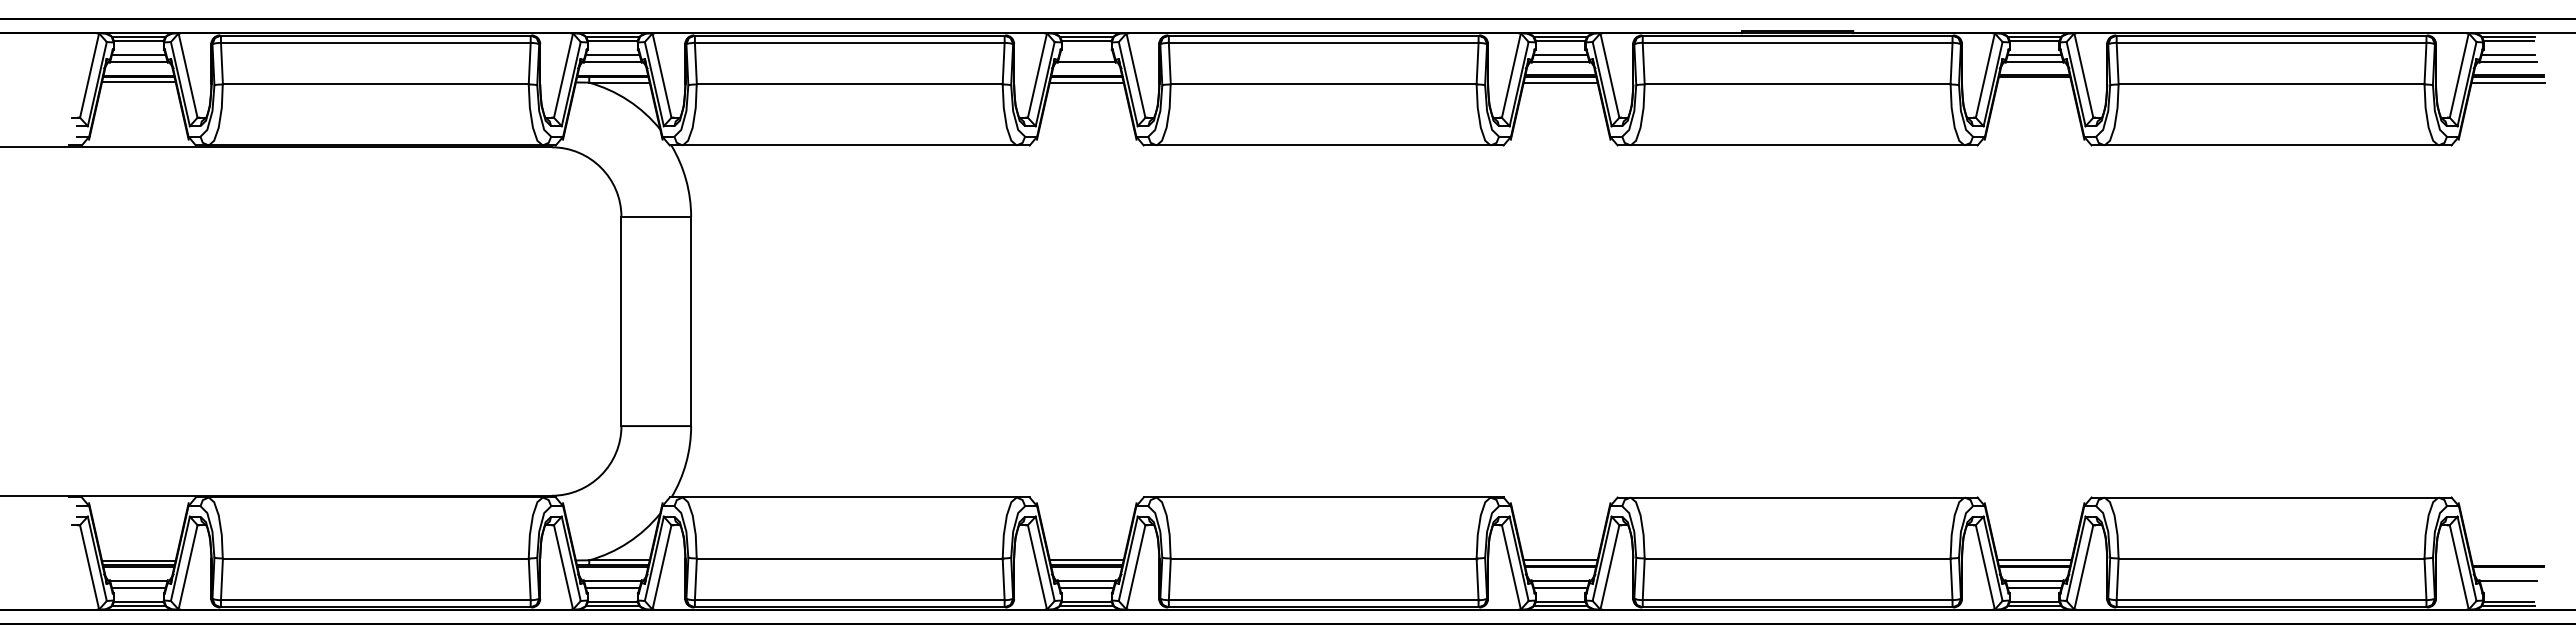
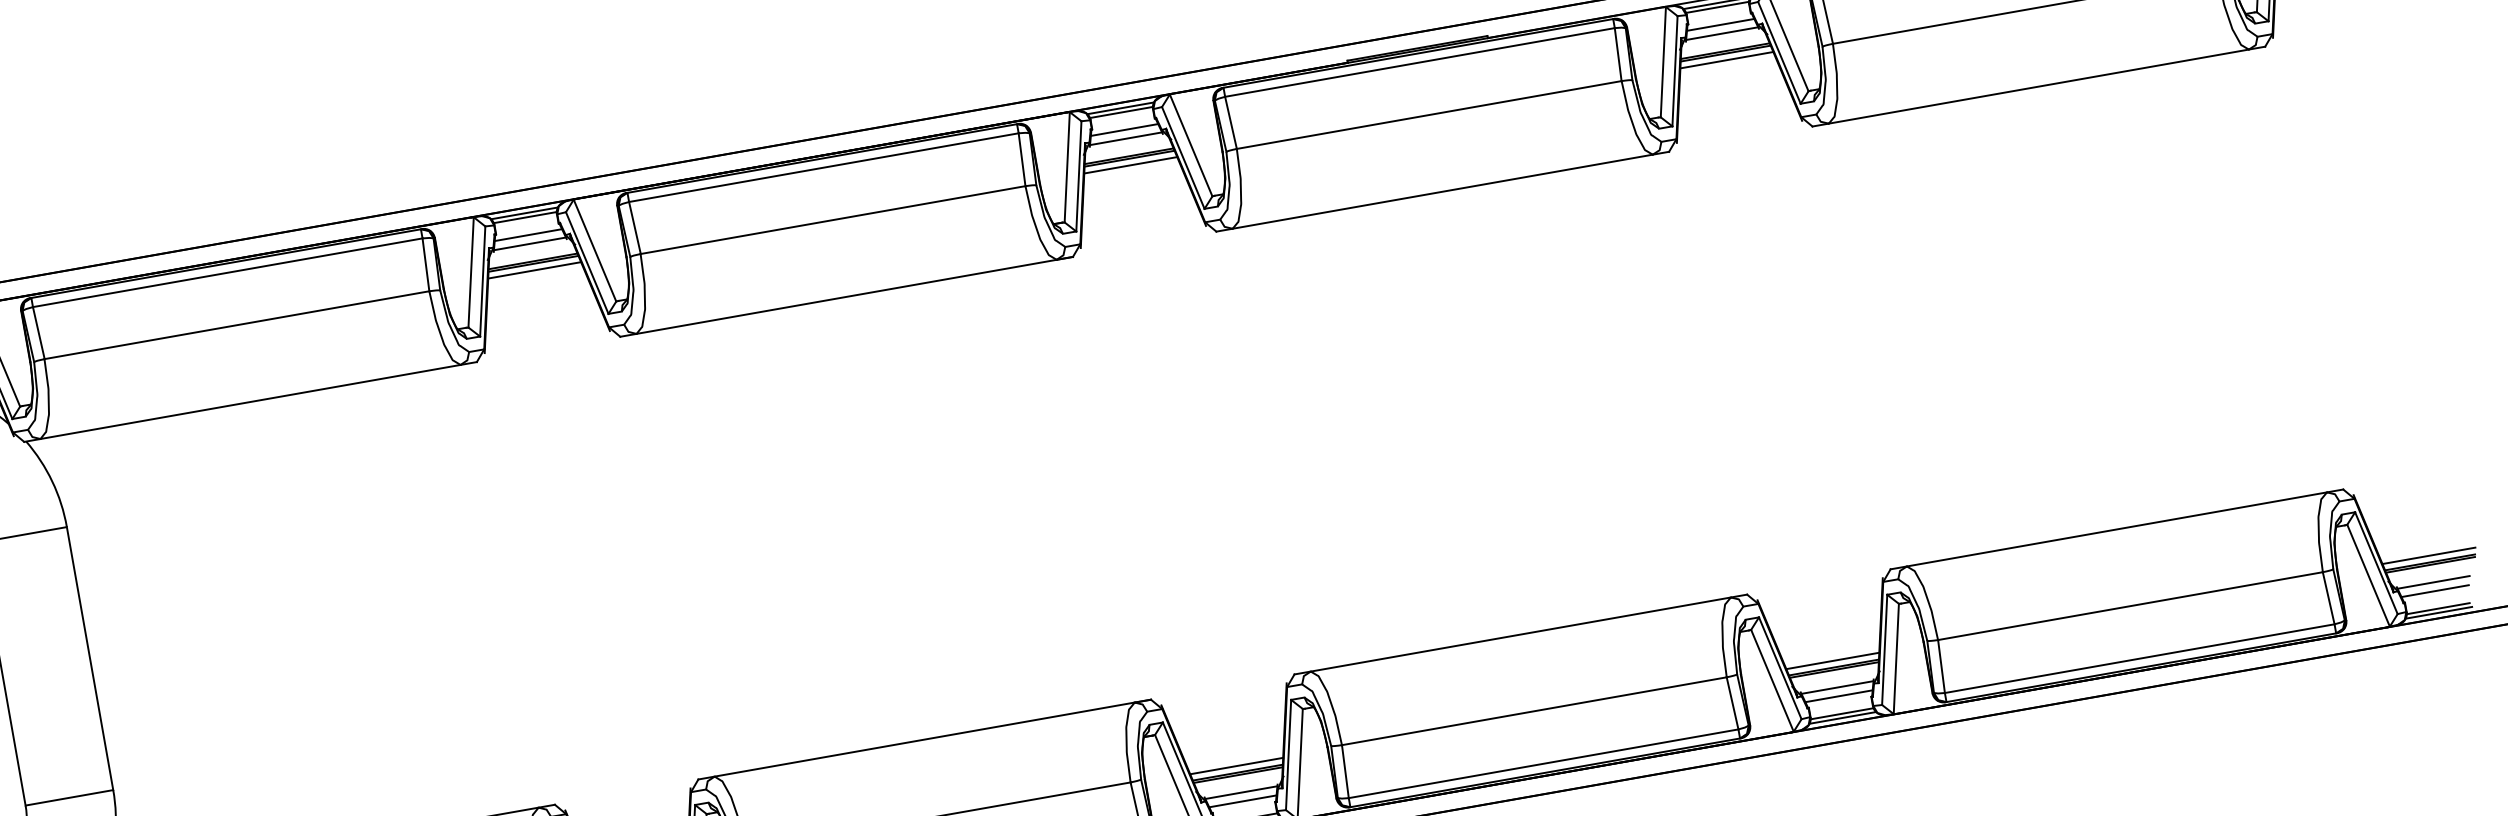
line: (1086, 54) -> (528, 235), added
line: (2034, 82) -> (1726, 60), added
line: (2508, 560) -> (2428, 556), added
line: (2508, 588) -> (2435, 591), added

